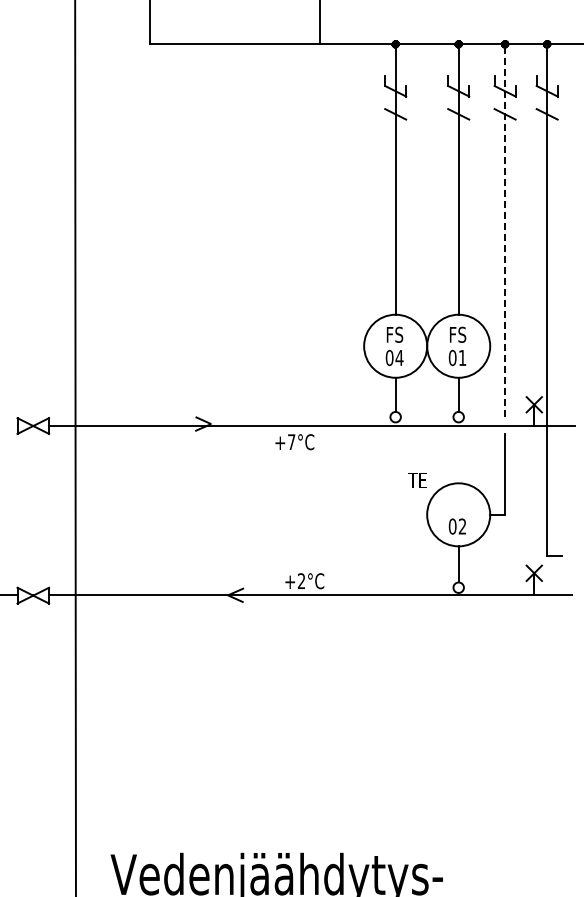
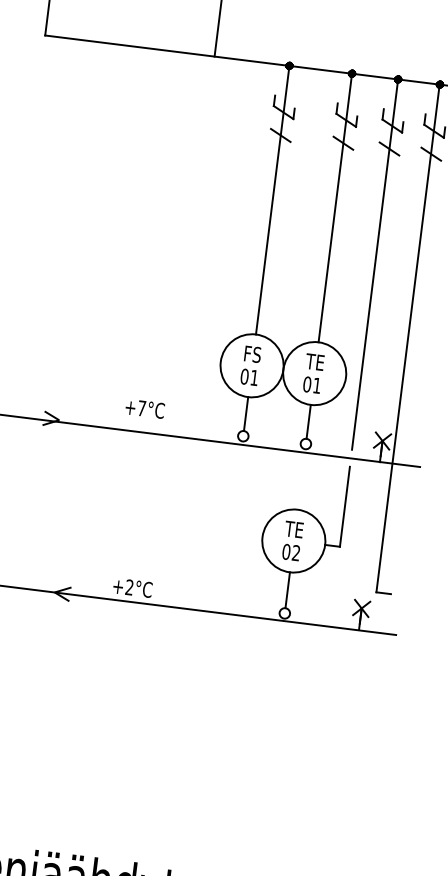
line: (505, 230) -> (375, 264), dashed -> solid
text: (457, 334) -> (314, 361), FS -> TE
text: (399, 357) -> (254, 377), 04 -> 01
text: (294, 442) -> (144, 409), moved
text: (417, 480) -> (294, 529), moved

